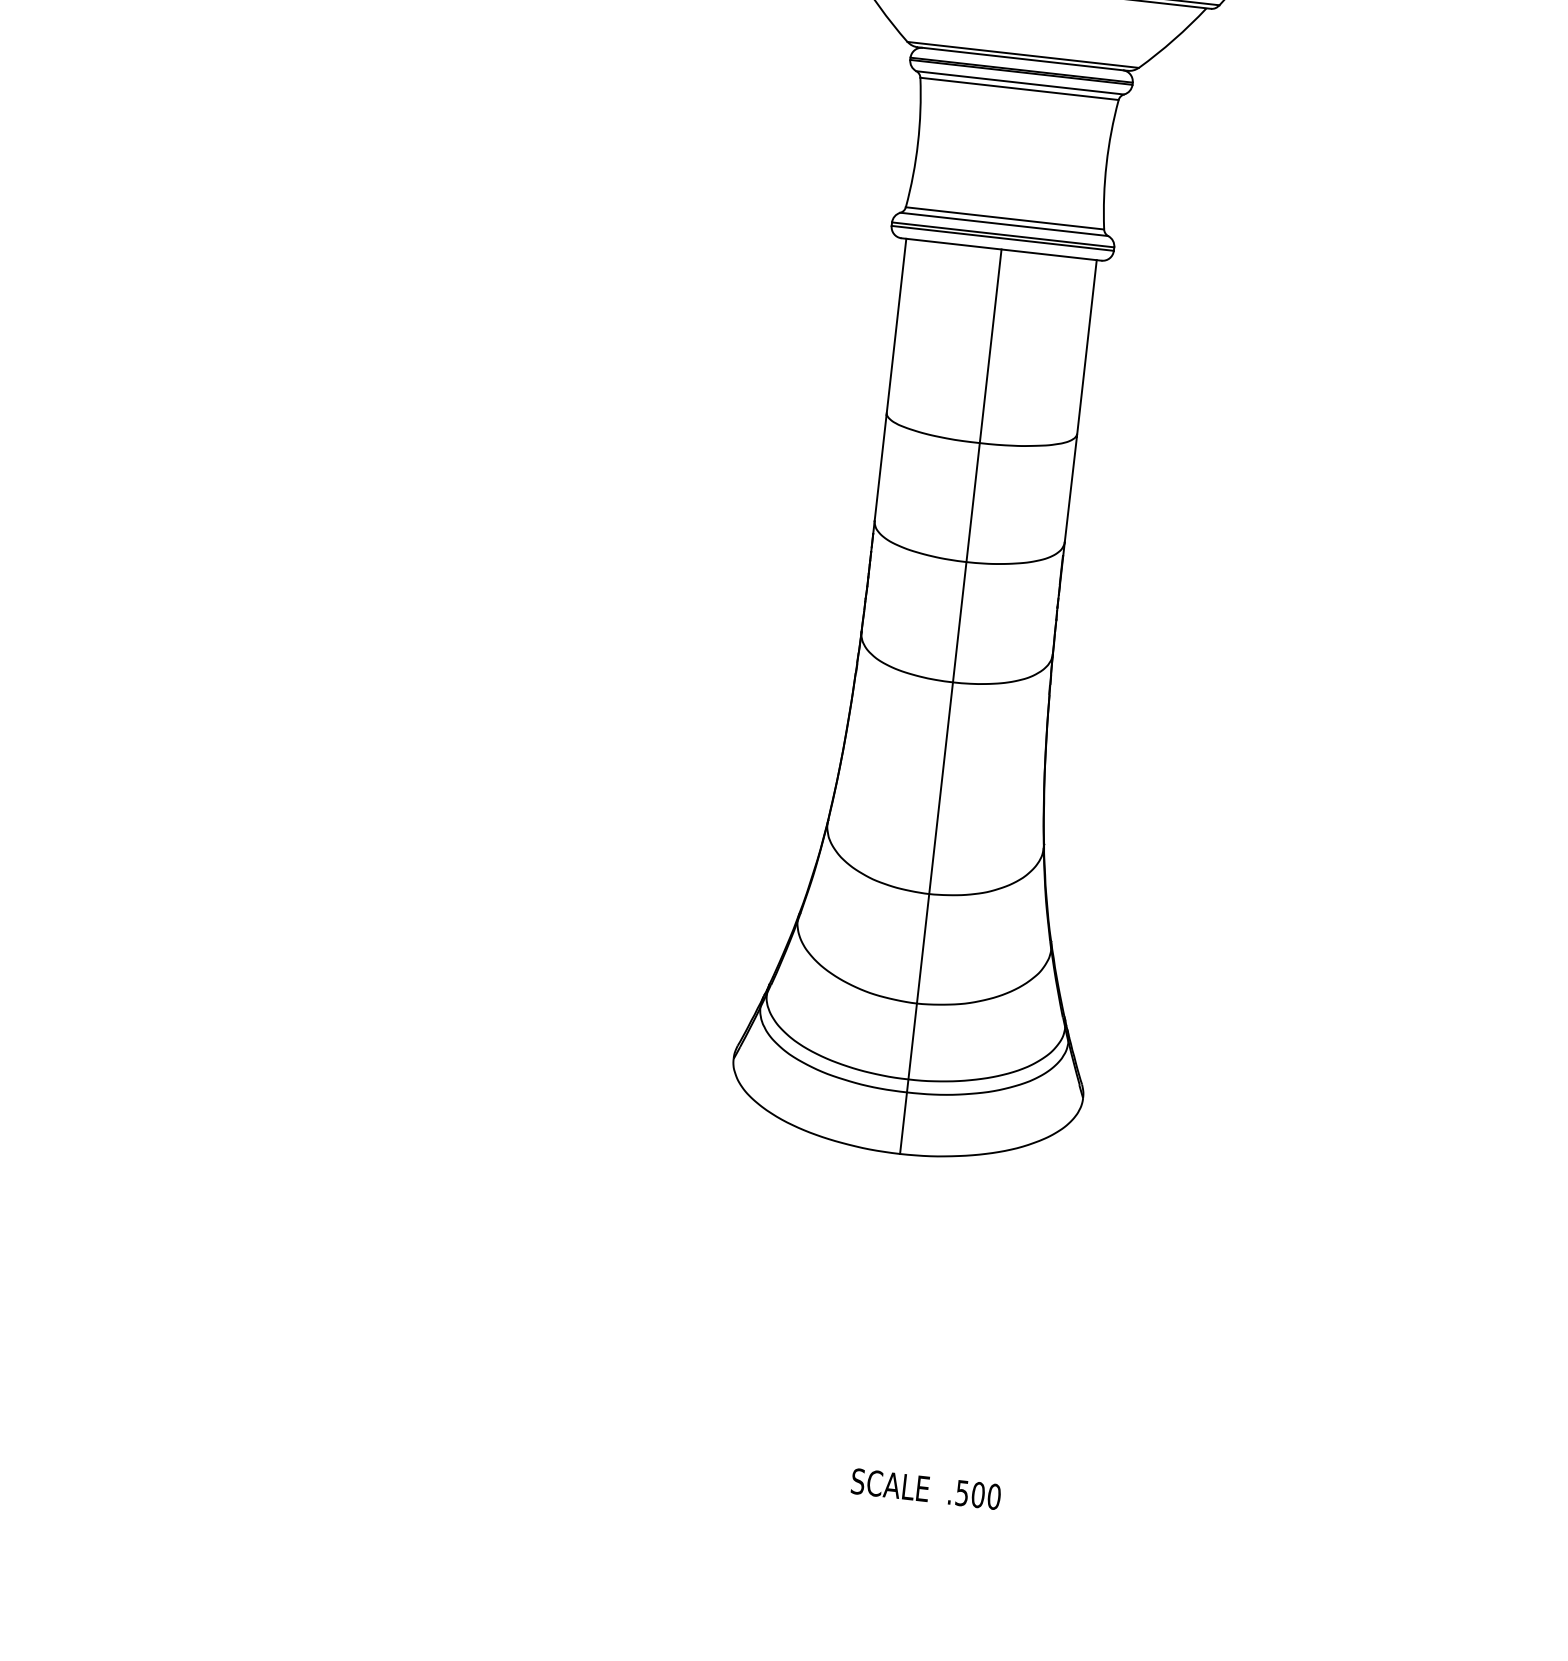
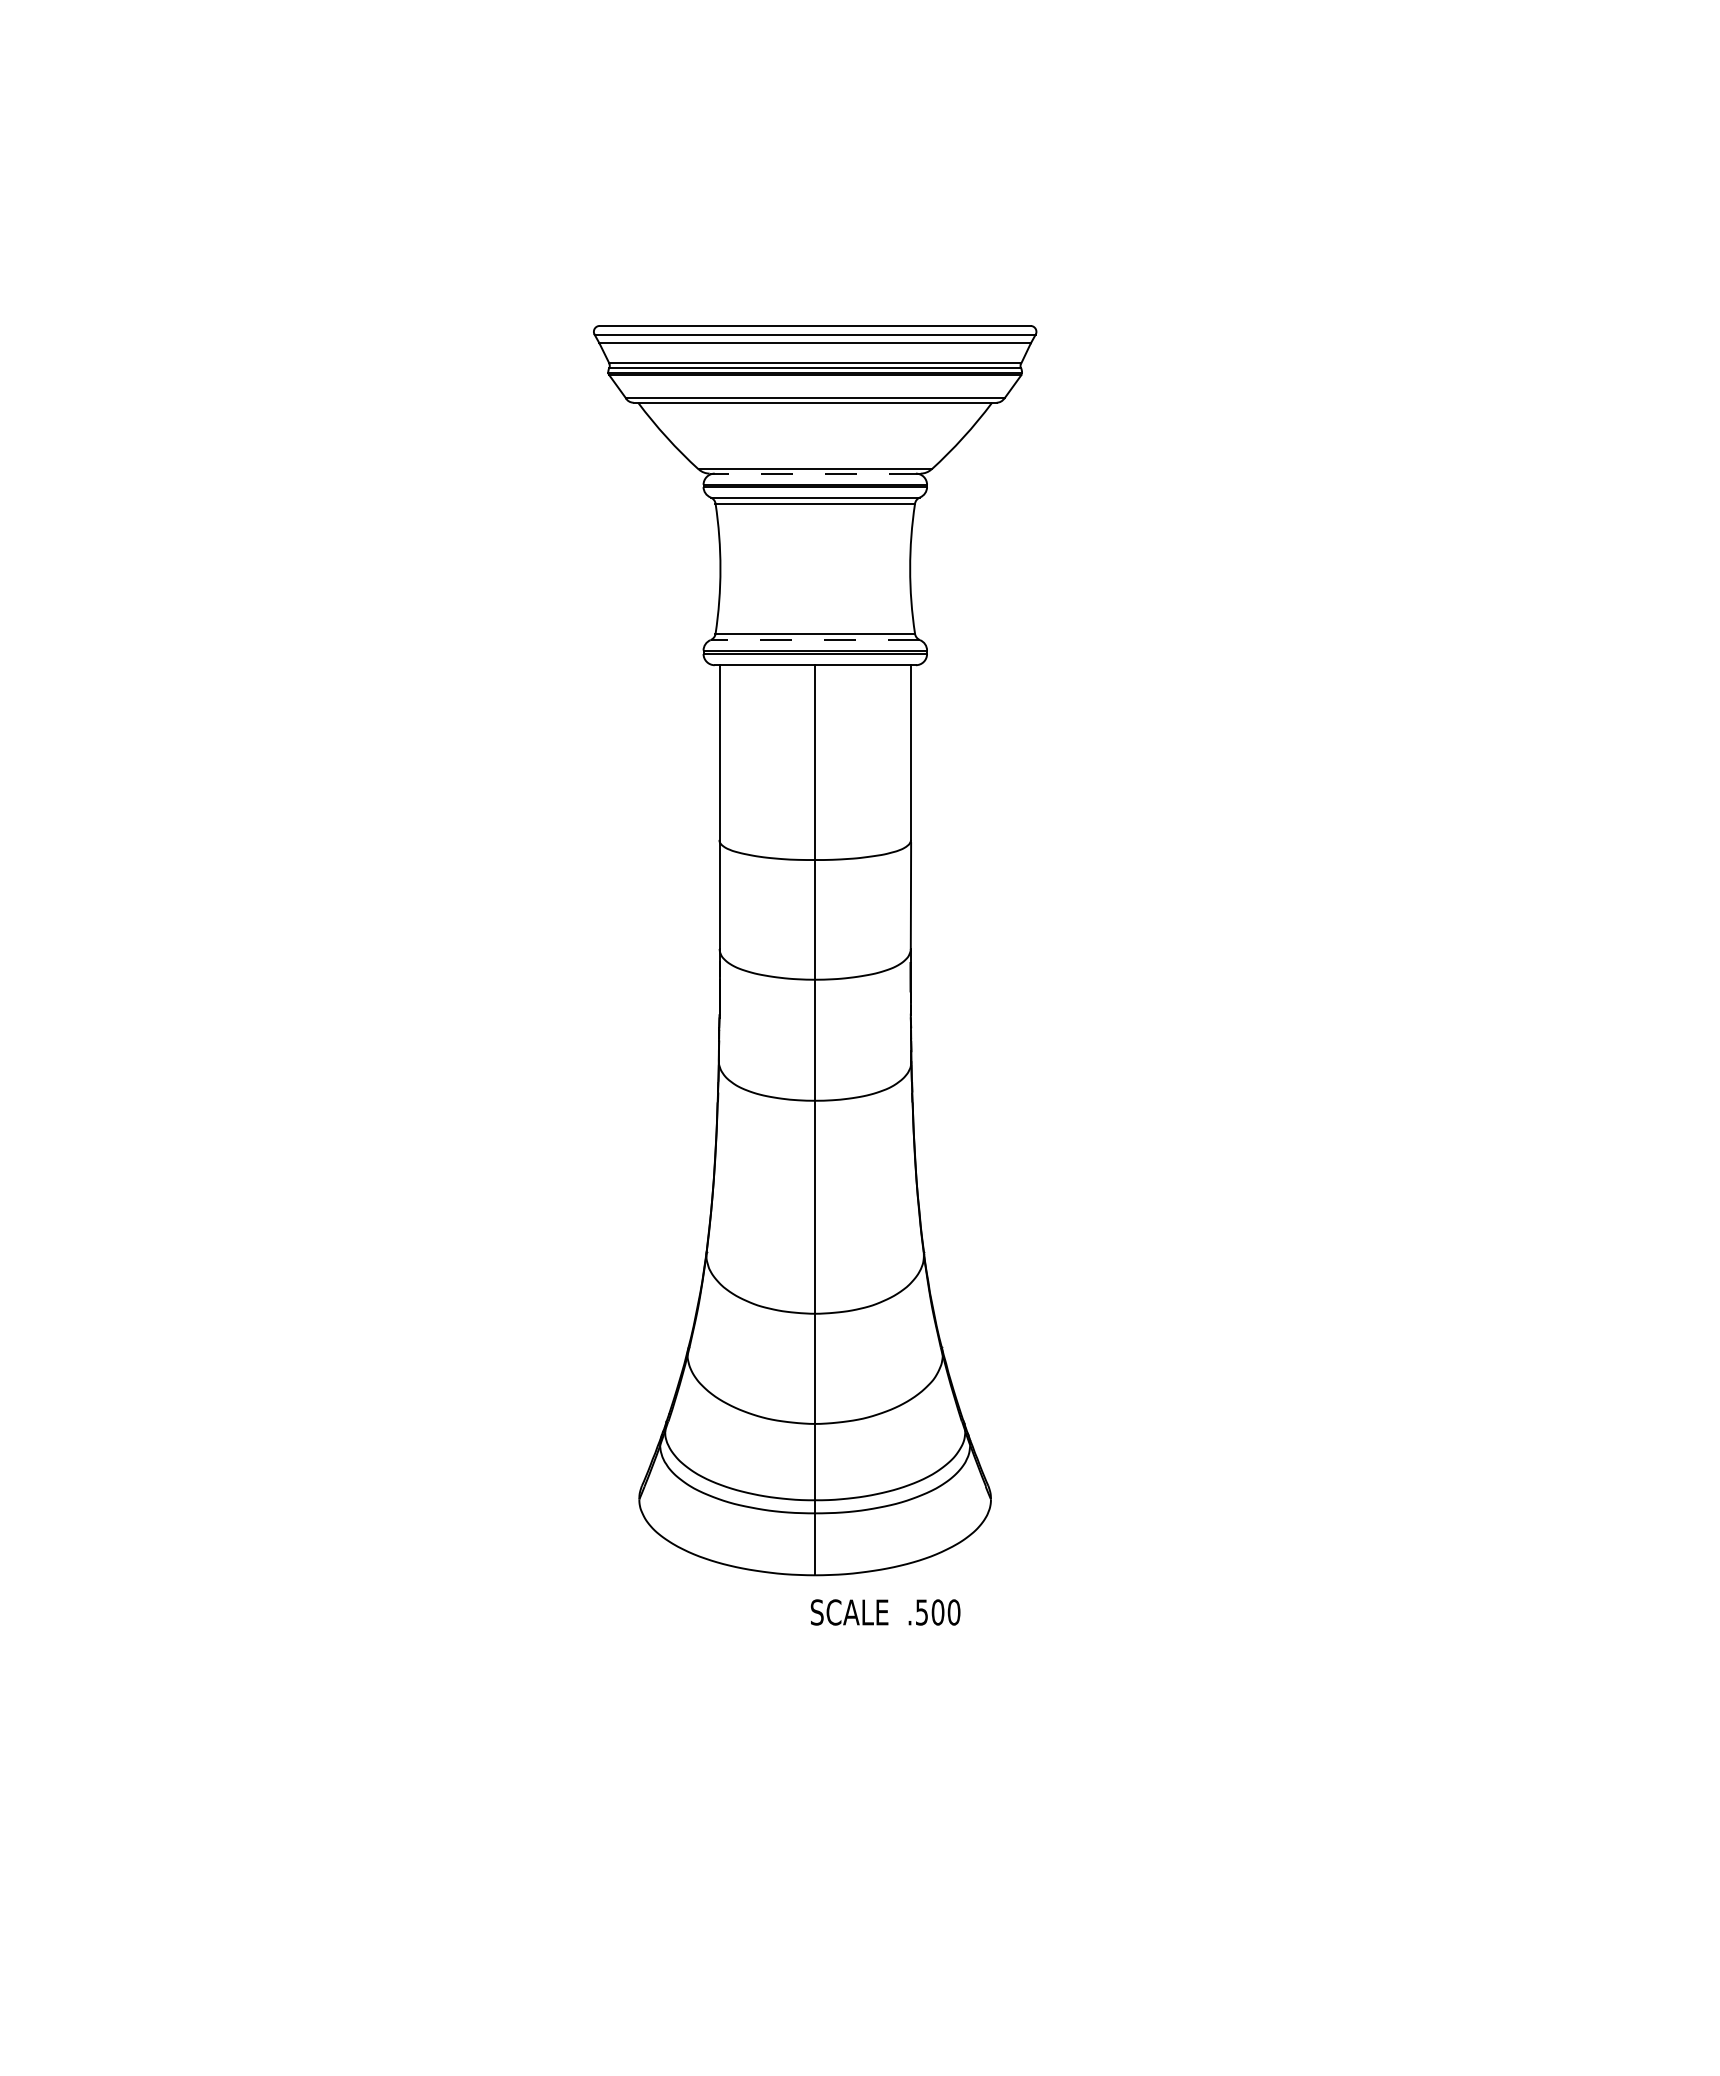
line: (1023, 58) -> (815, 473), solid -> dashed
line: (1004, 224) -> (815, 640), solid -> dashed
text: (926, 1489) -> (885, 1612), moved

